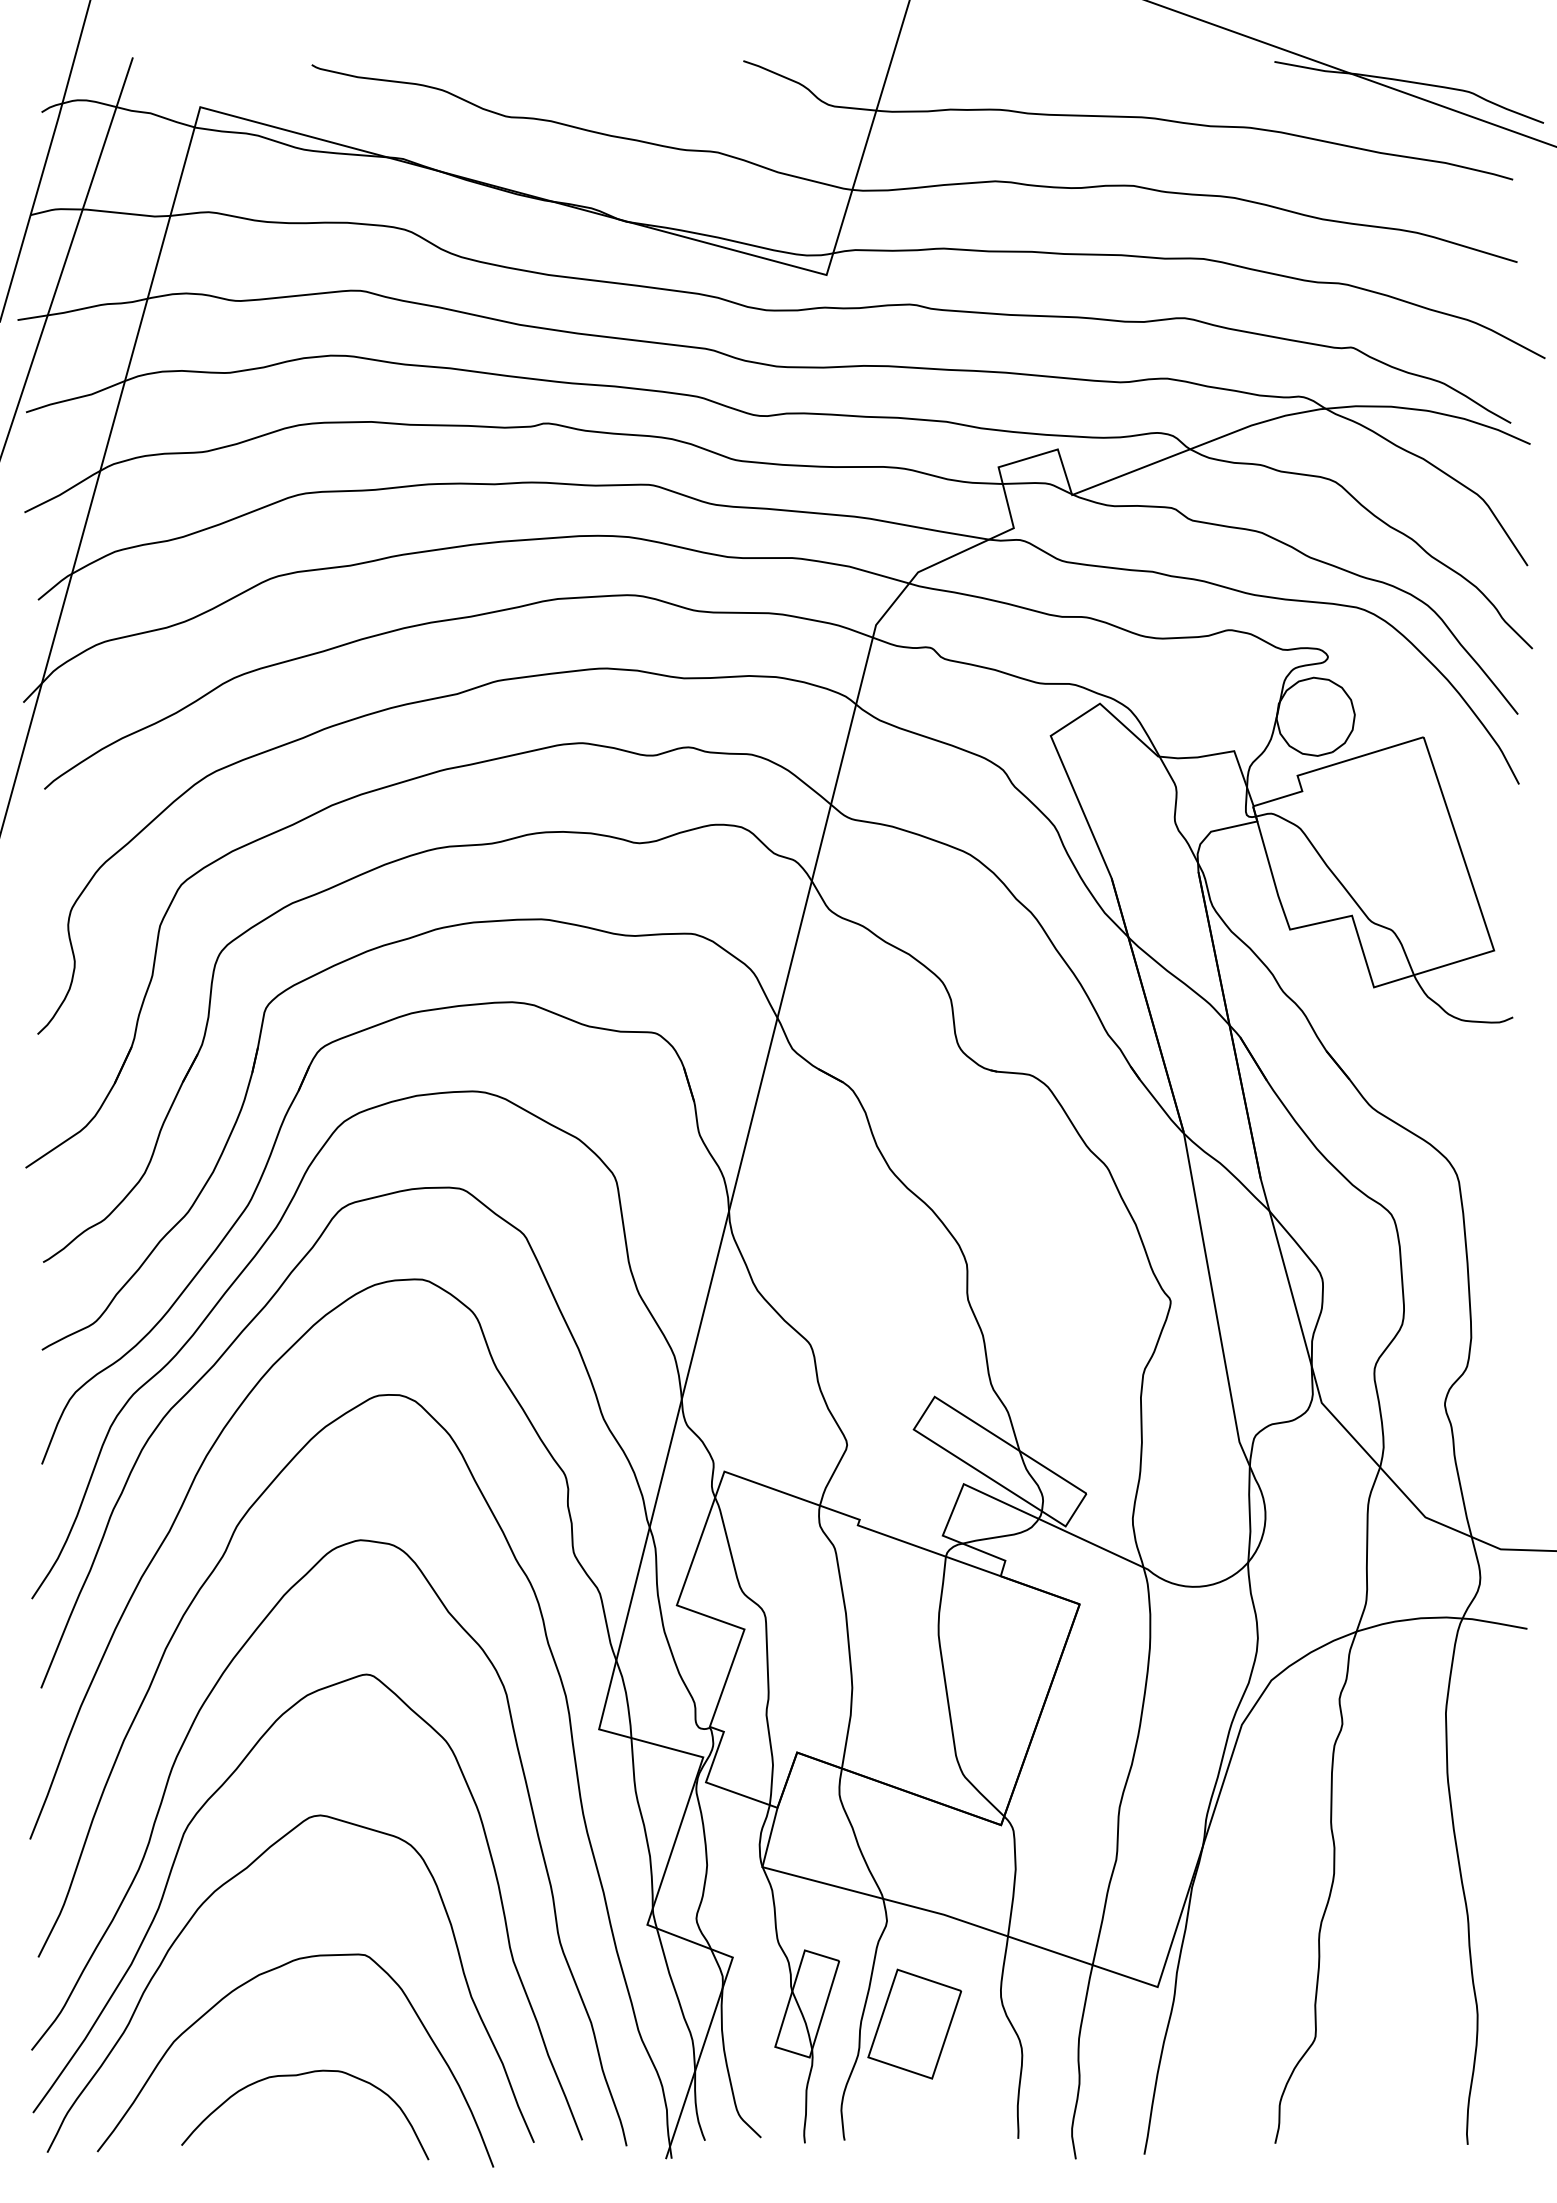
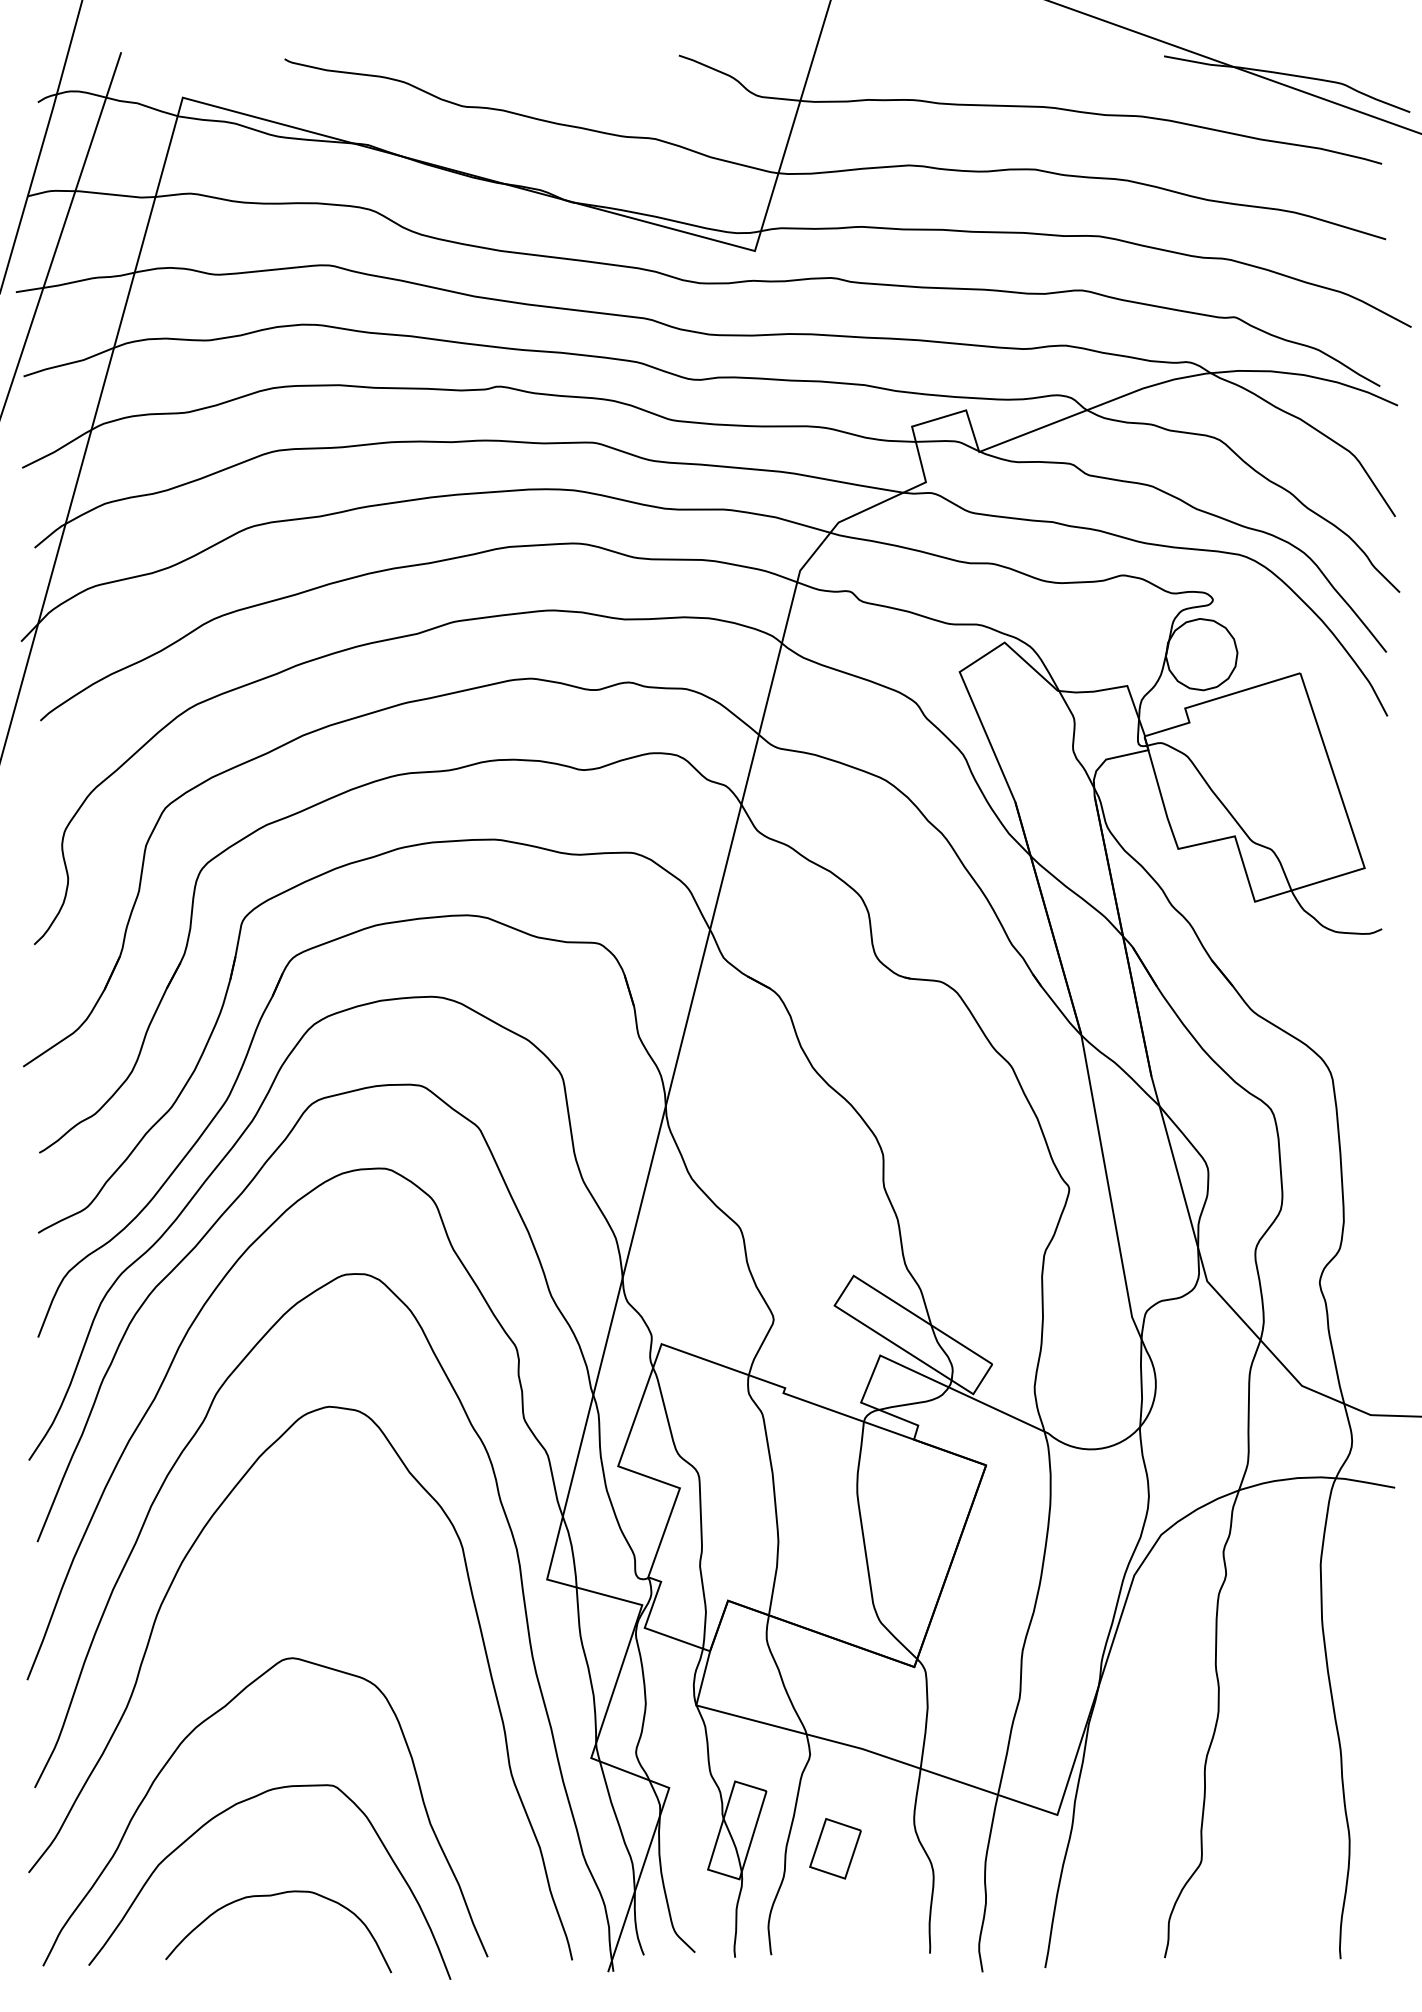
curve: (175, 1861) -> (160, 1700), removed
part: (914, 2023) -> (835, 1848), size x0.6

